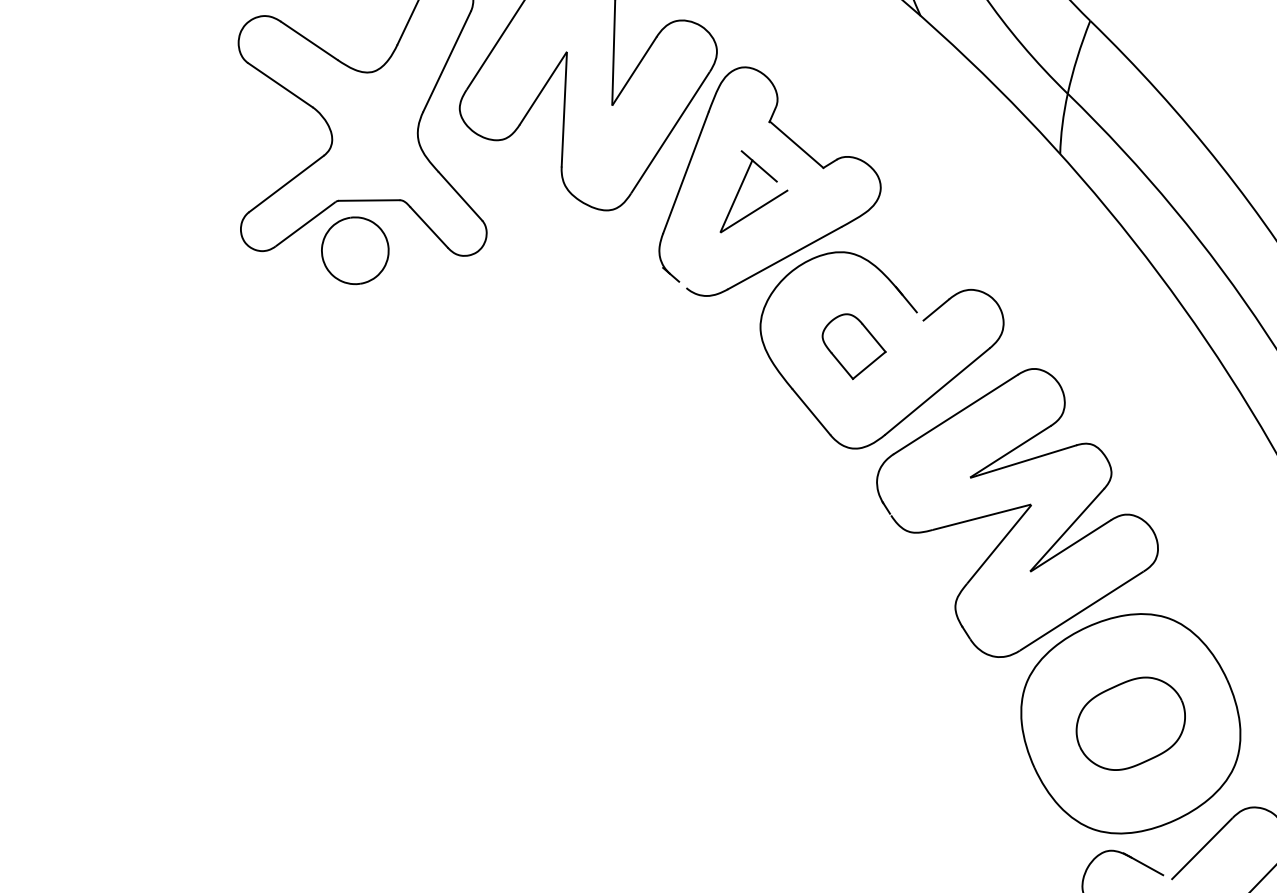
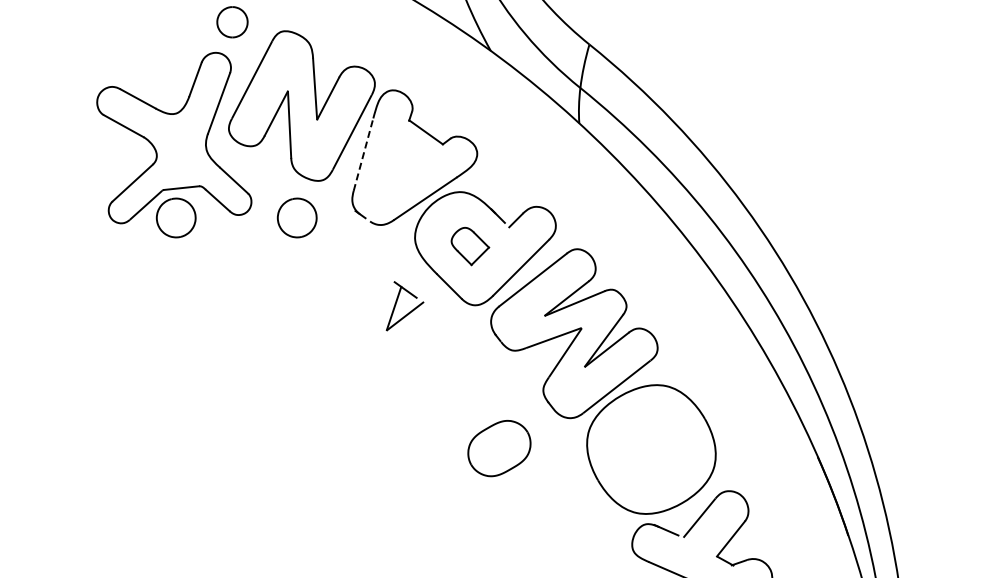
line: (685, 172) -> (363, 154), solid -> dashed
part: (762, 203) -> (409, 311), moved
part: (561, 269) -> (296, 217), added
part: (1130, 723) -> (499, 448), moved

